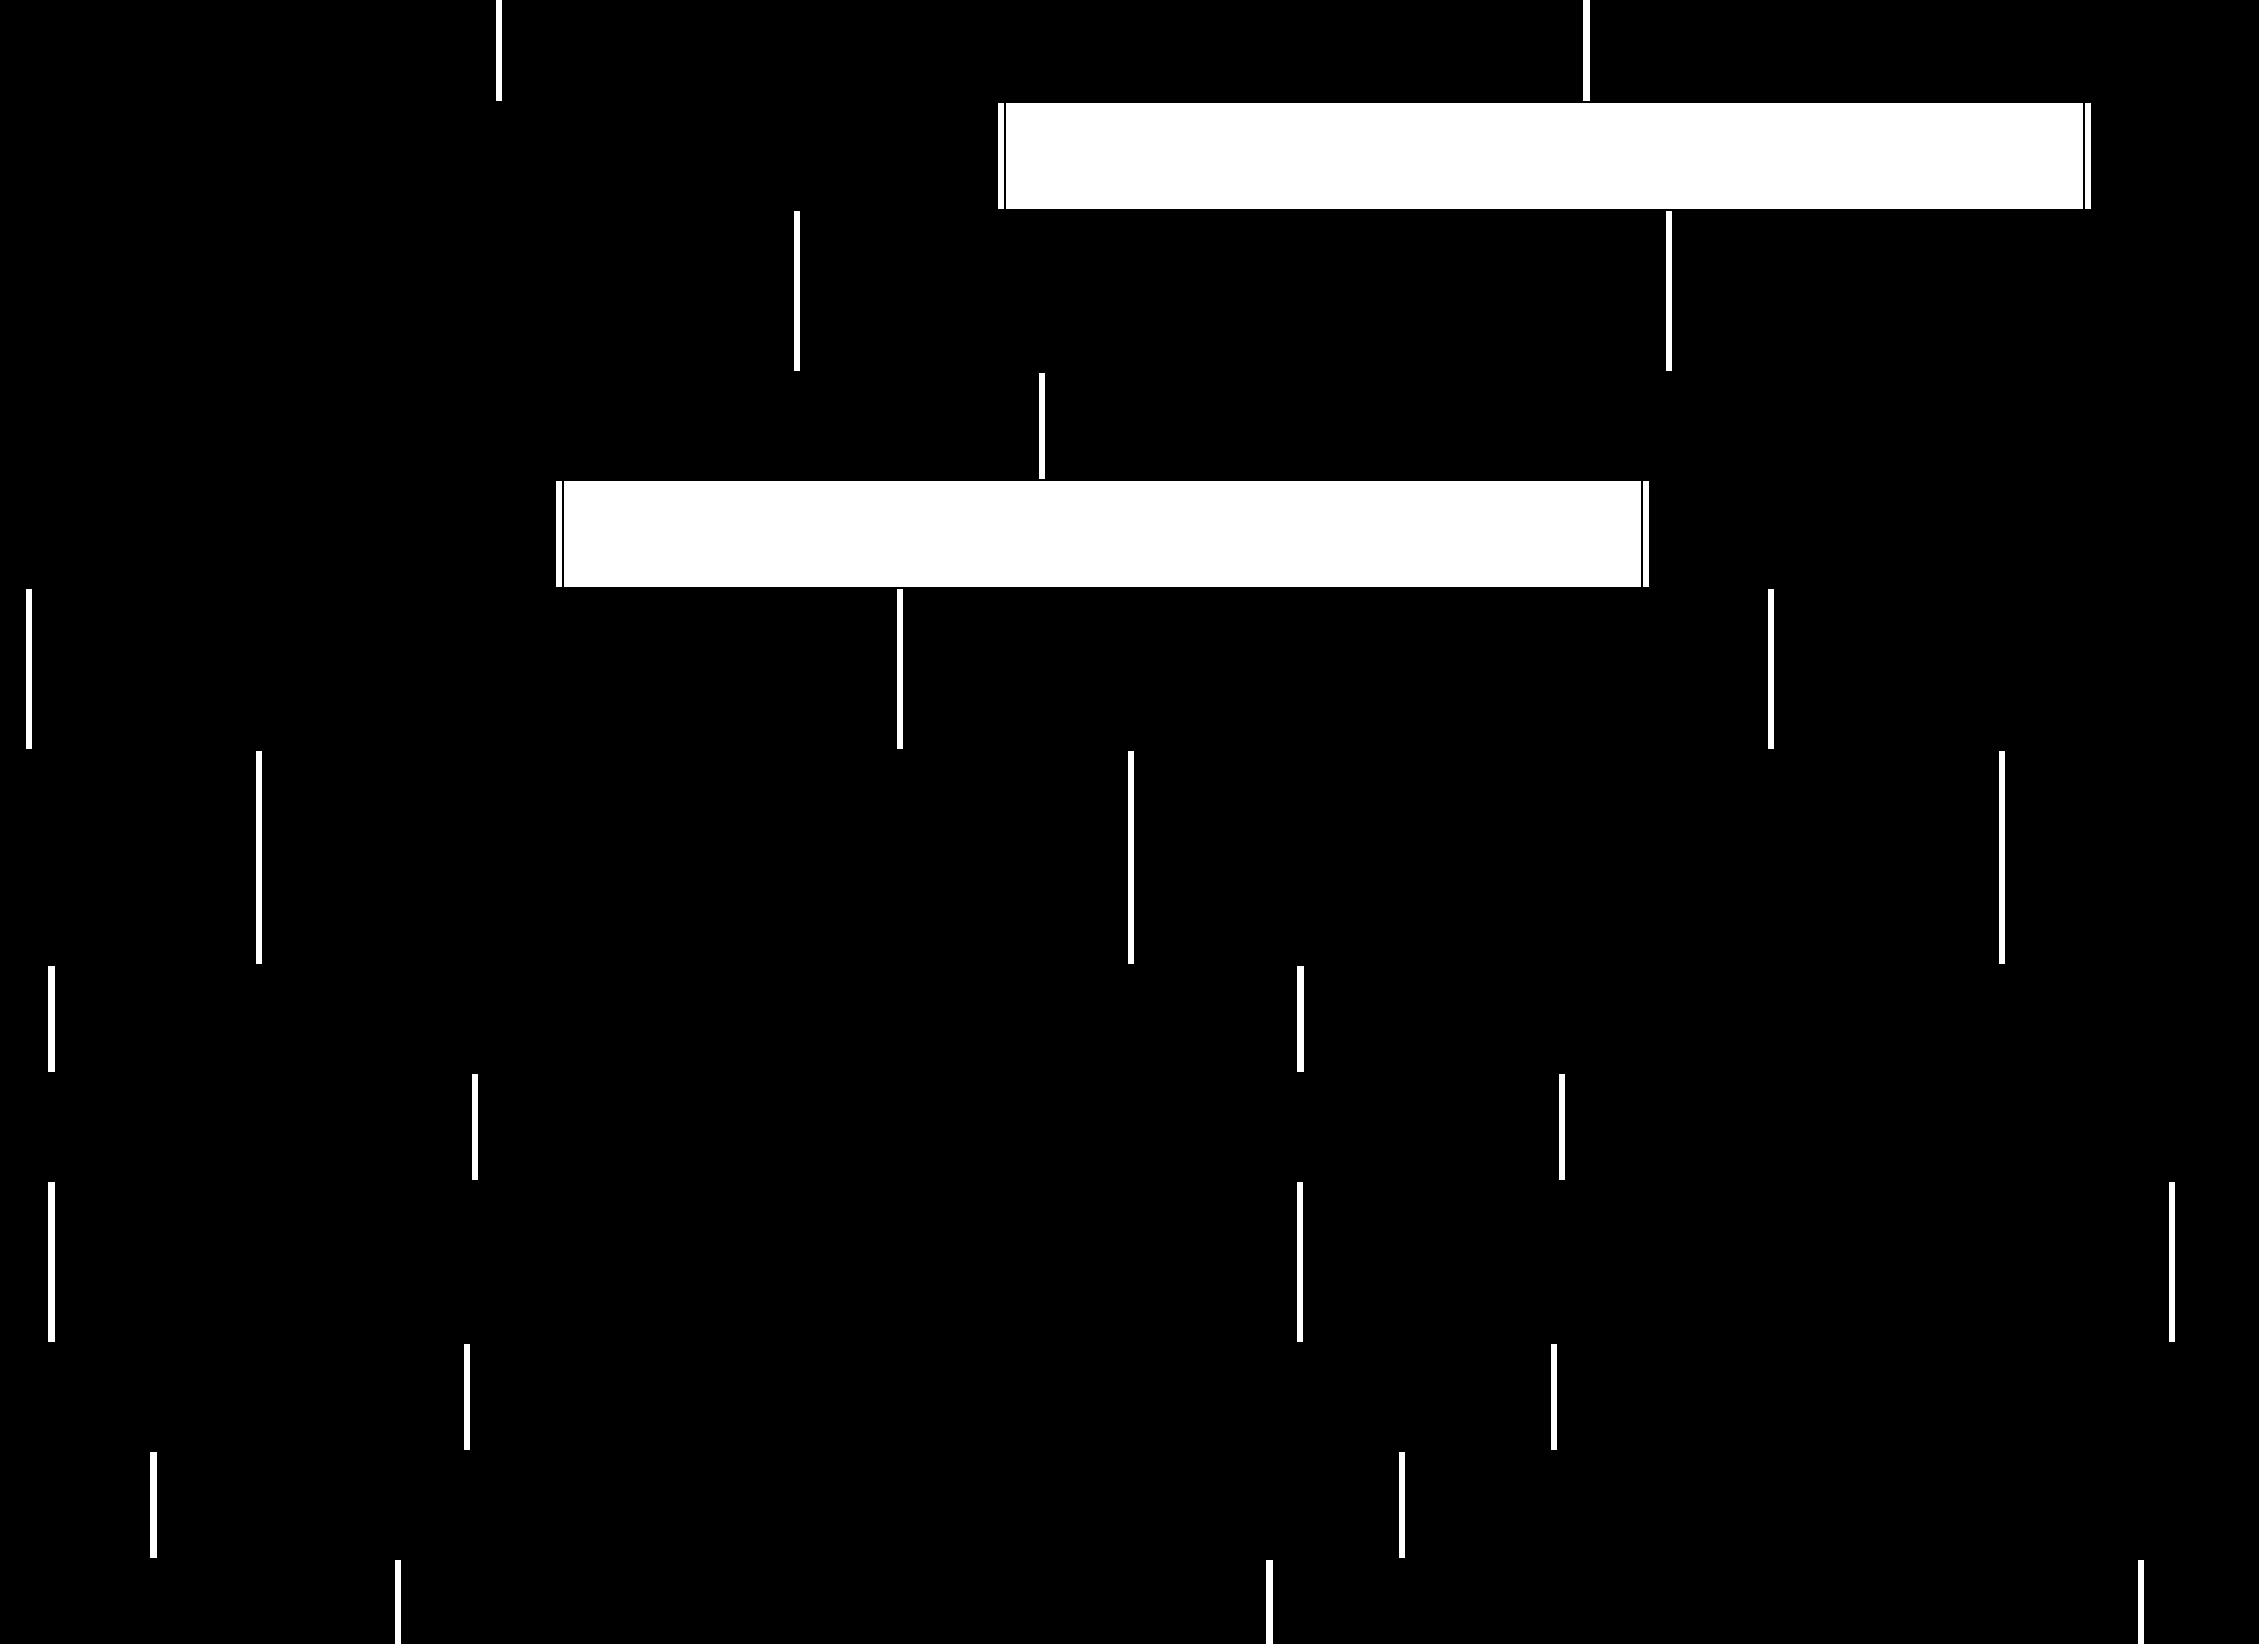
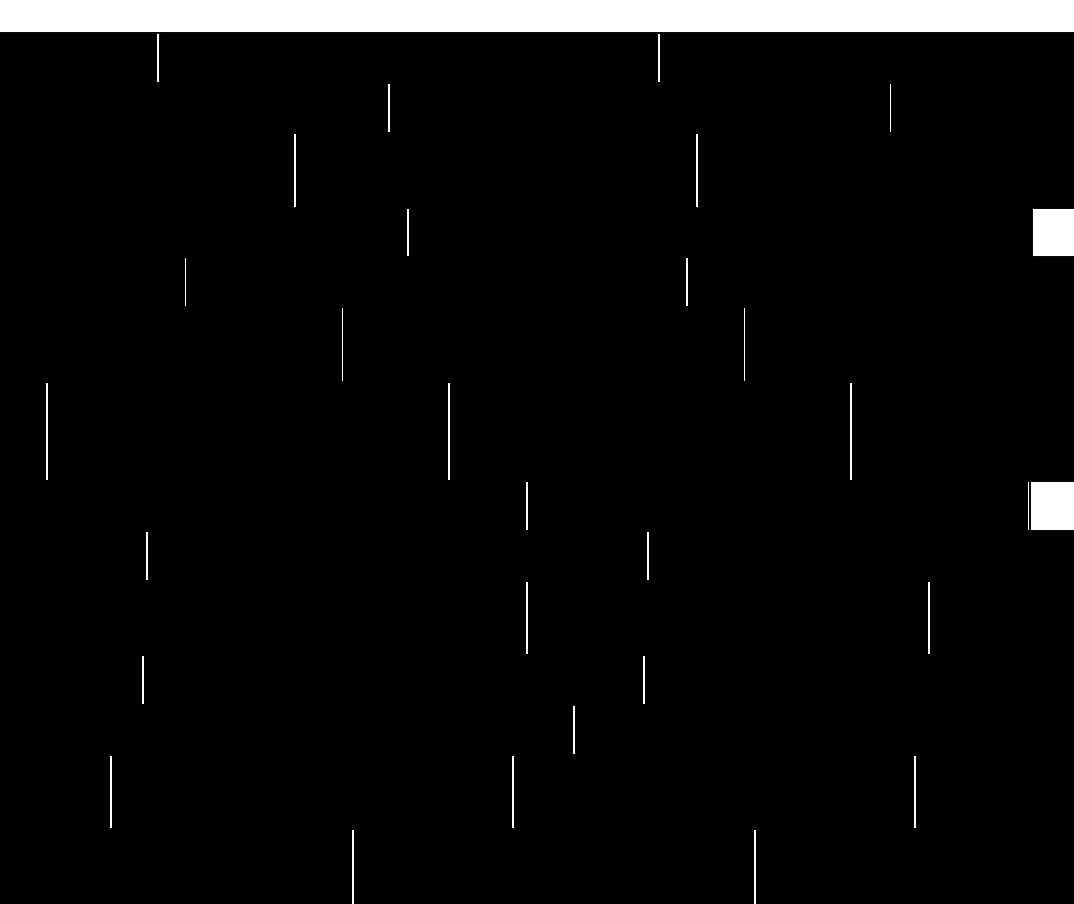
fill: (1543, 154) -> (639, 107), added
fill: (1101, 534) -> (435, 282), added

